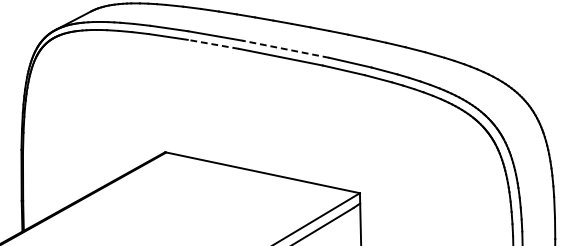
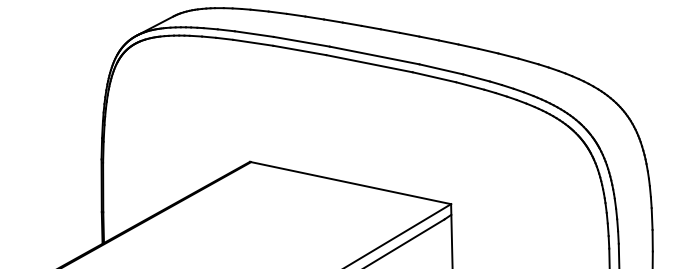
line: (213, 44) -> (299, 50), dashed -> solid
line: (285, 49) -> (374, 55), dashed -> solid

